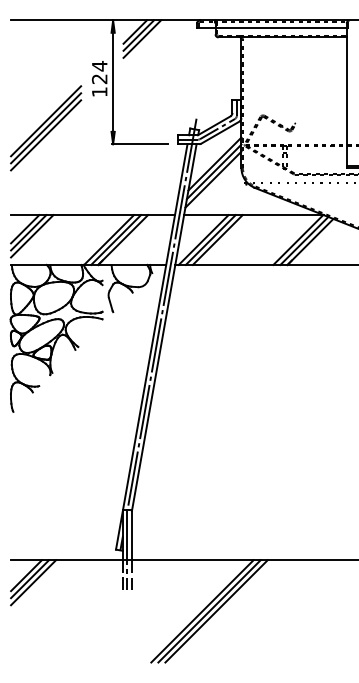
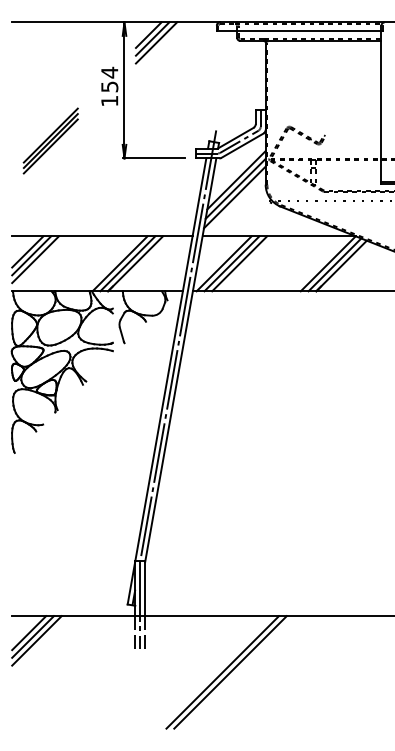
text: (99, 78) -> (109, 86), 124 -> 154
part: (46, 128) -> (51, 141), size x0.7
line: (216, 611) -> (238, 672), removed

